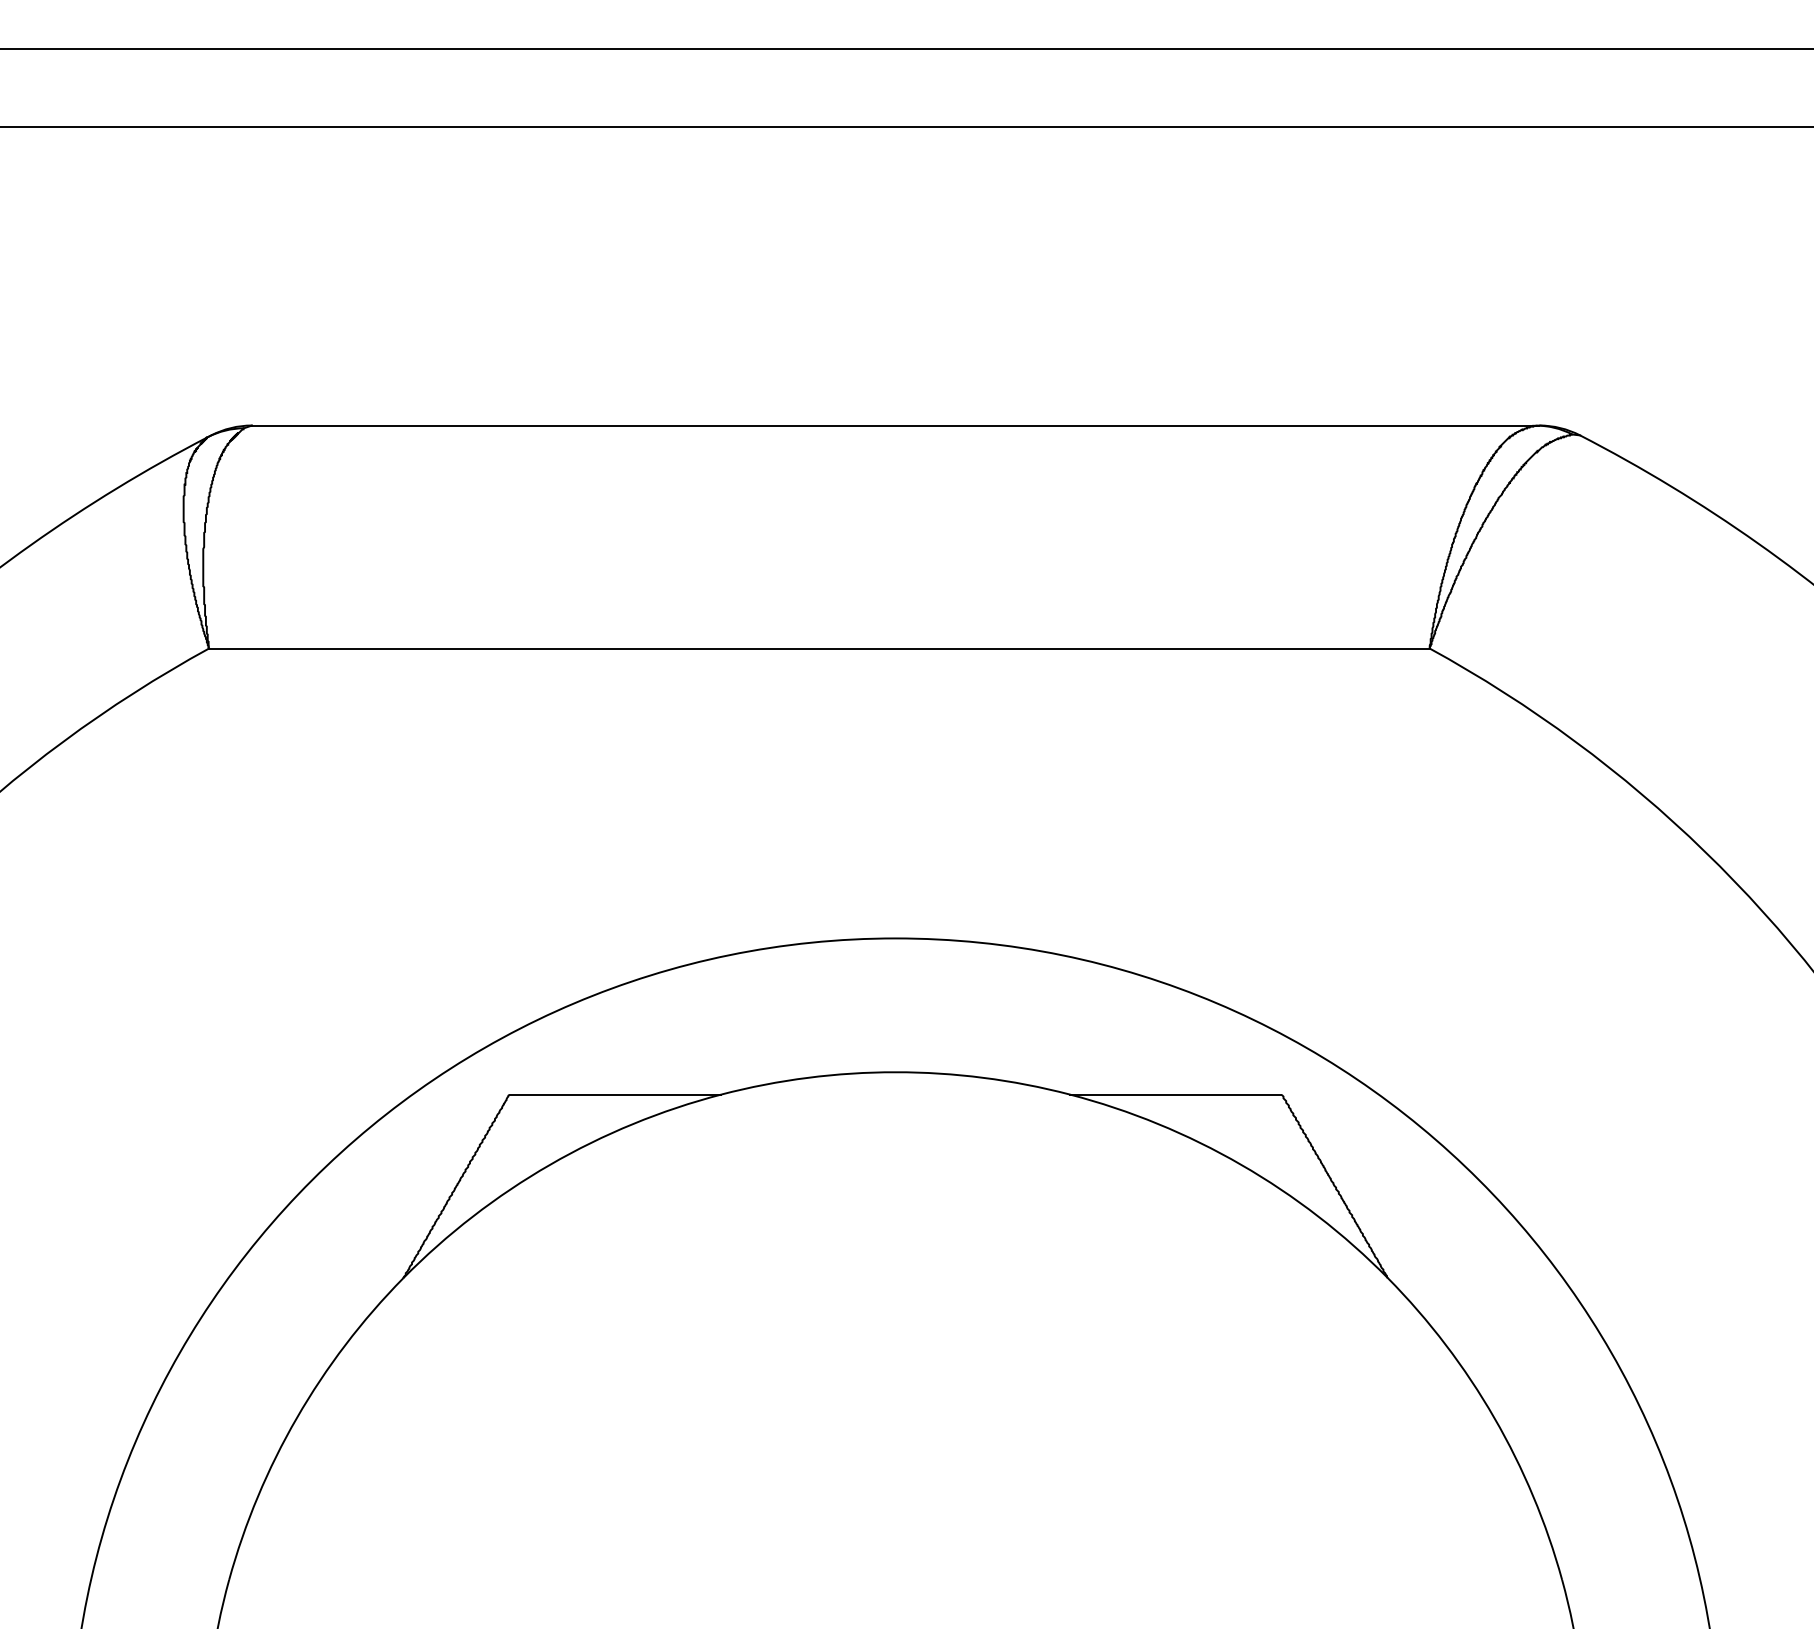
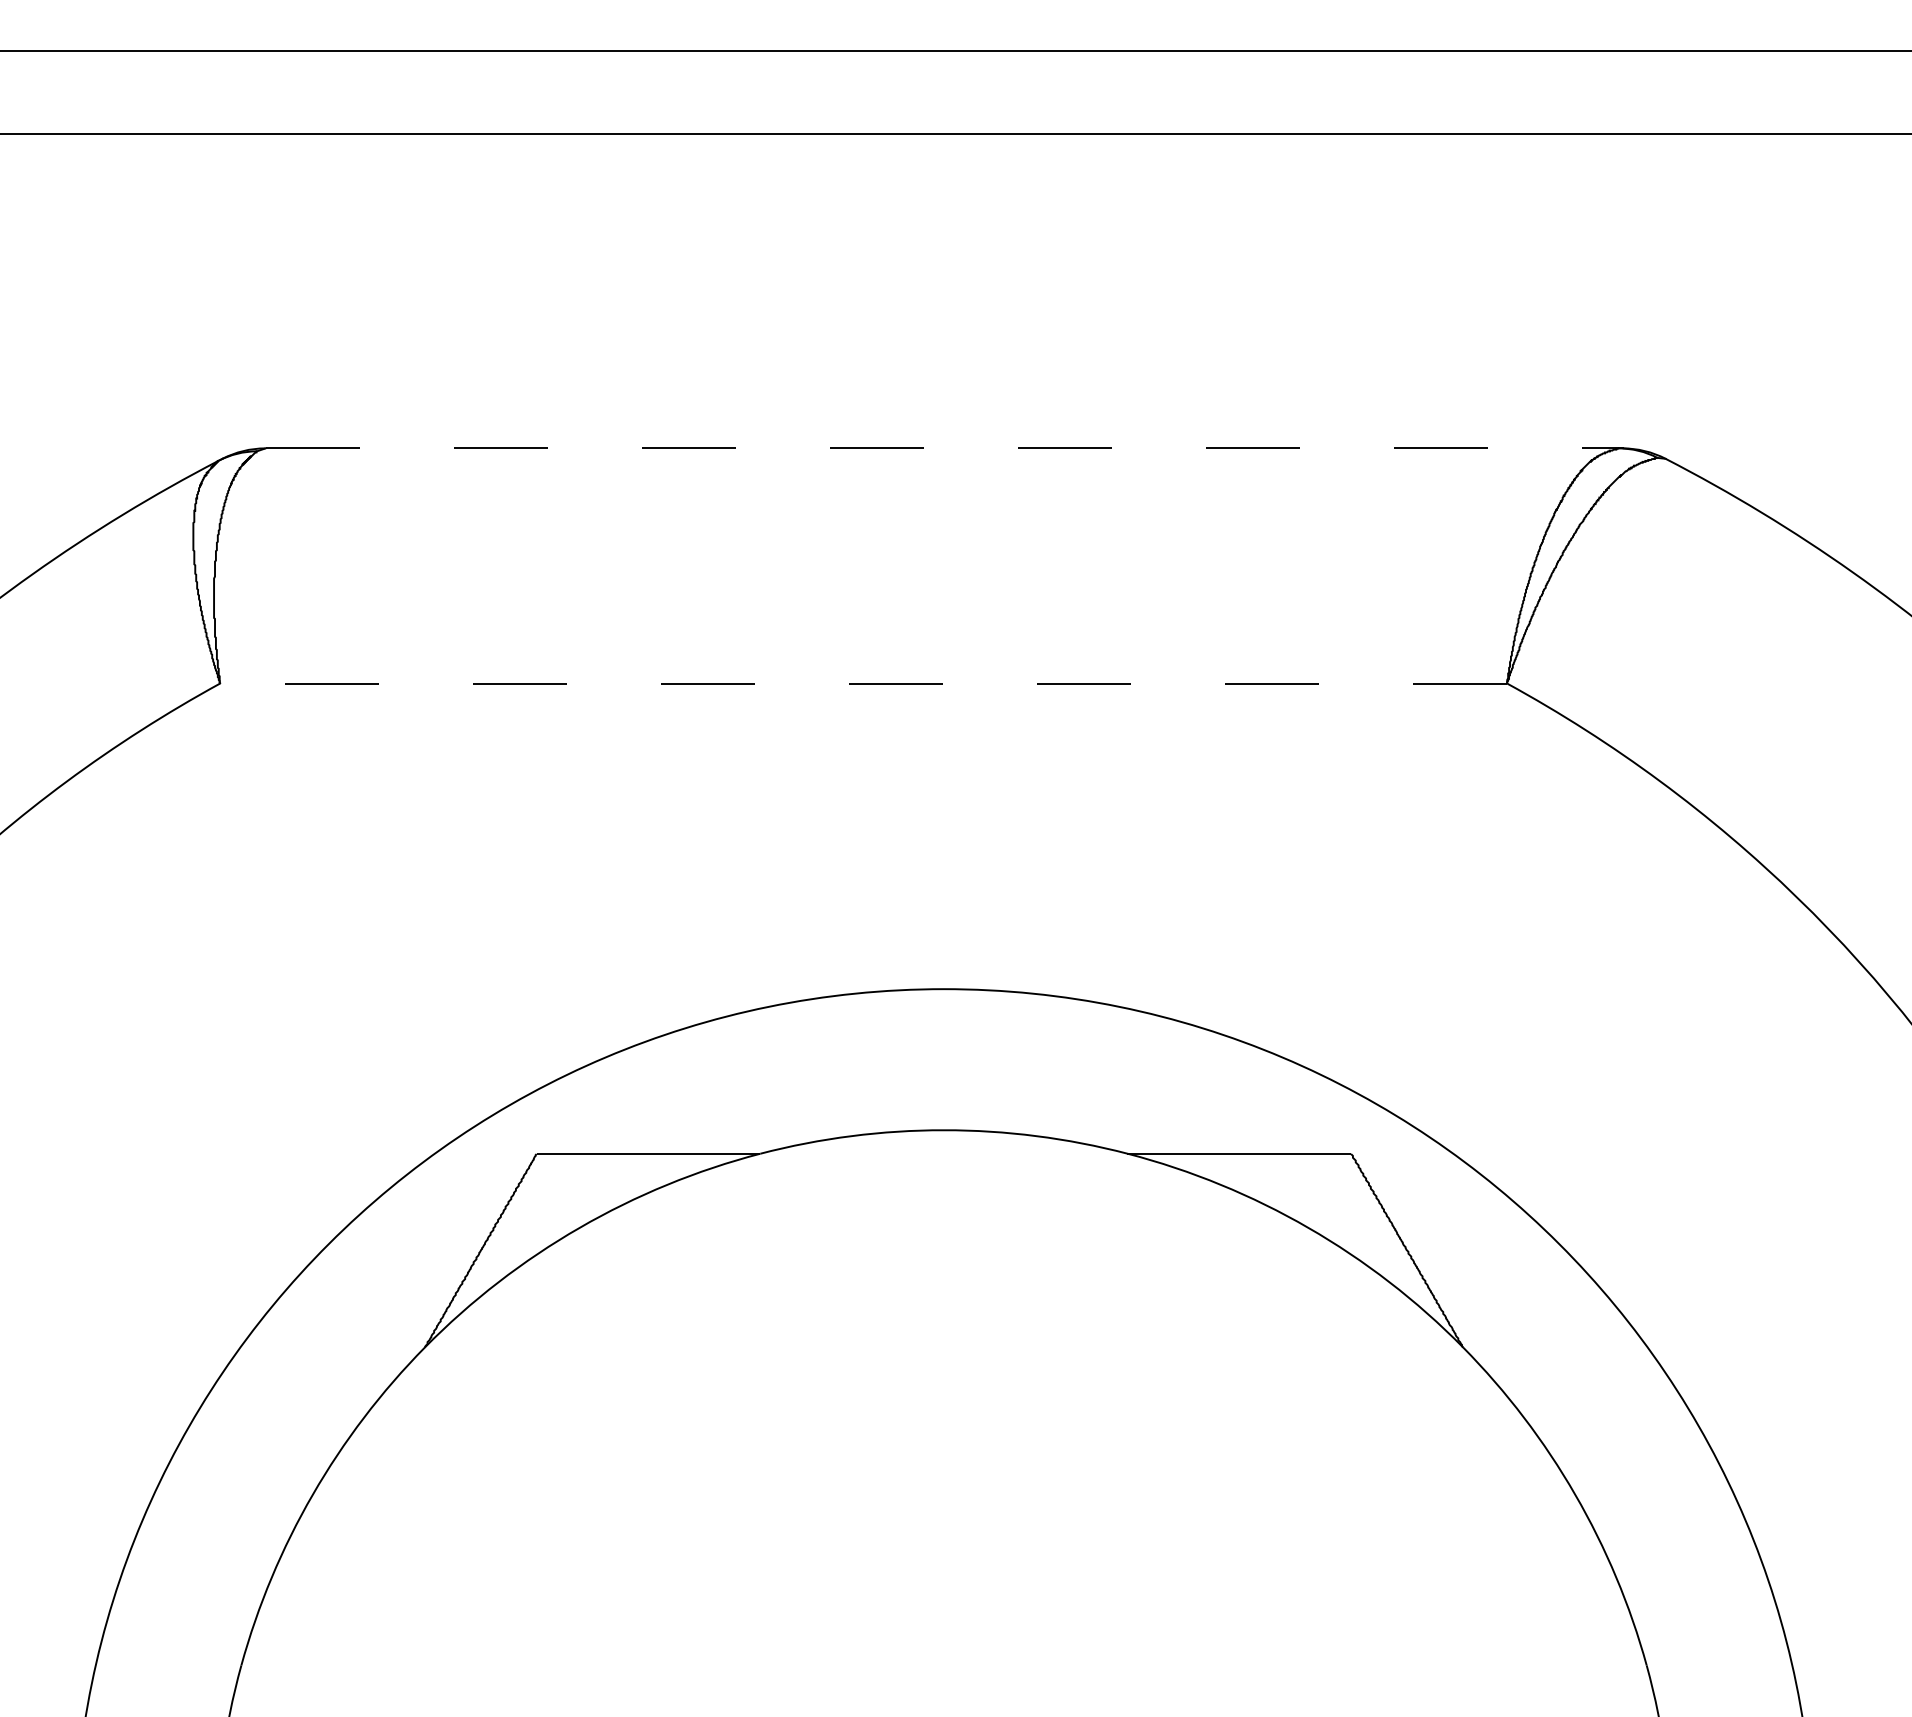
line: (893, 425) -> (941, 448), solid -> dashed
line: (818, 648) -> (862, 683), solid -> dashed

